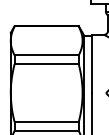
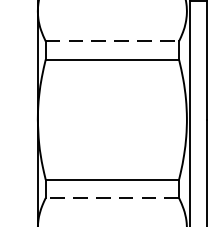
line: (47, 55) -> (114, 41), solid -> dashed
line: (46, 130) -> (111, 197), solid -> dashed

